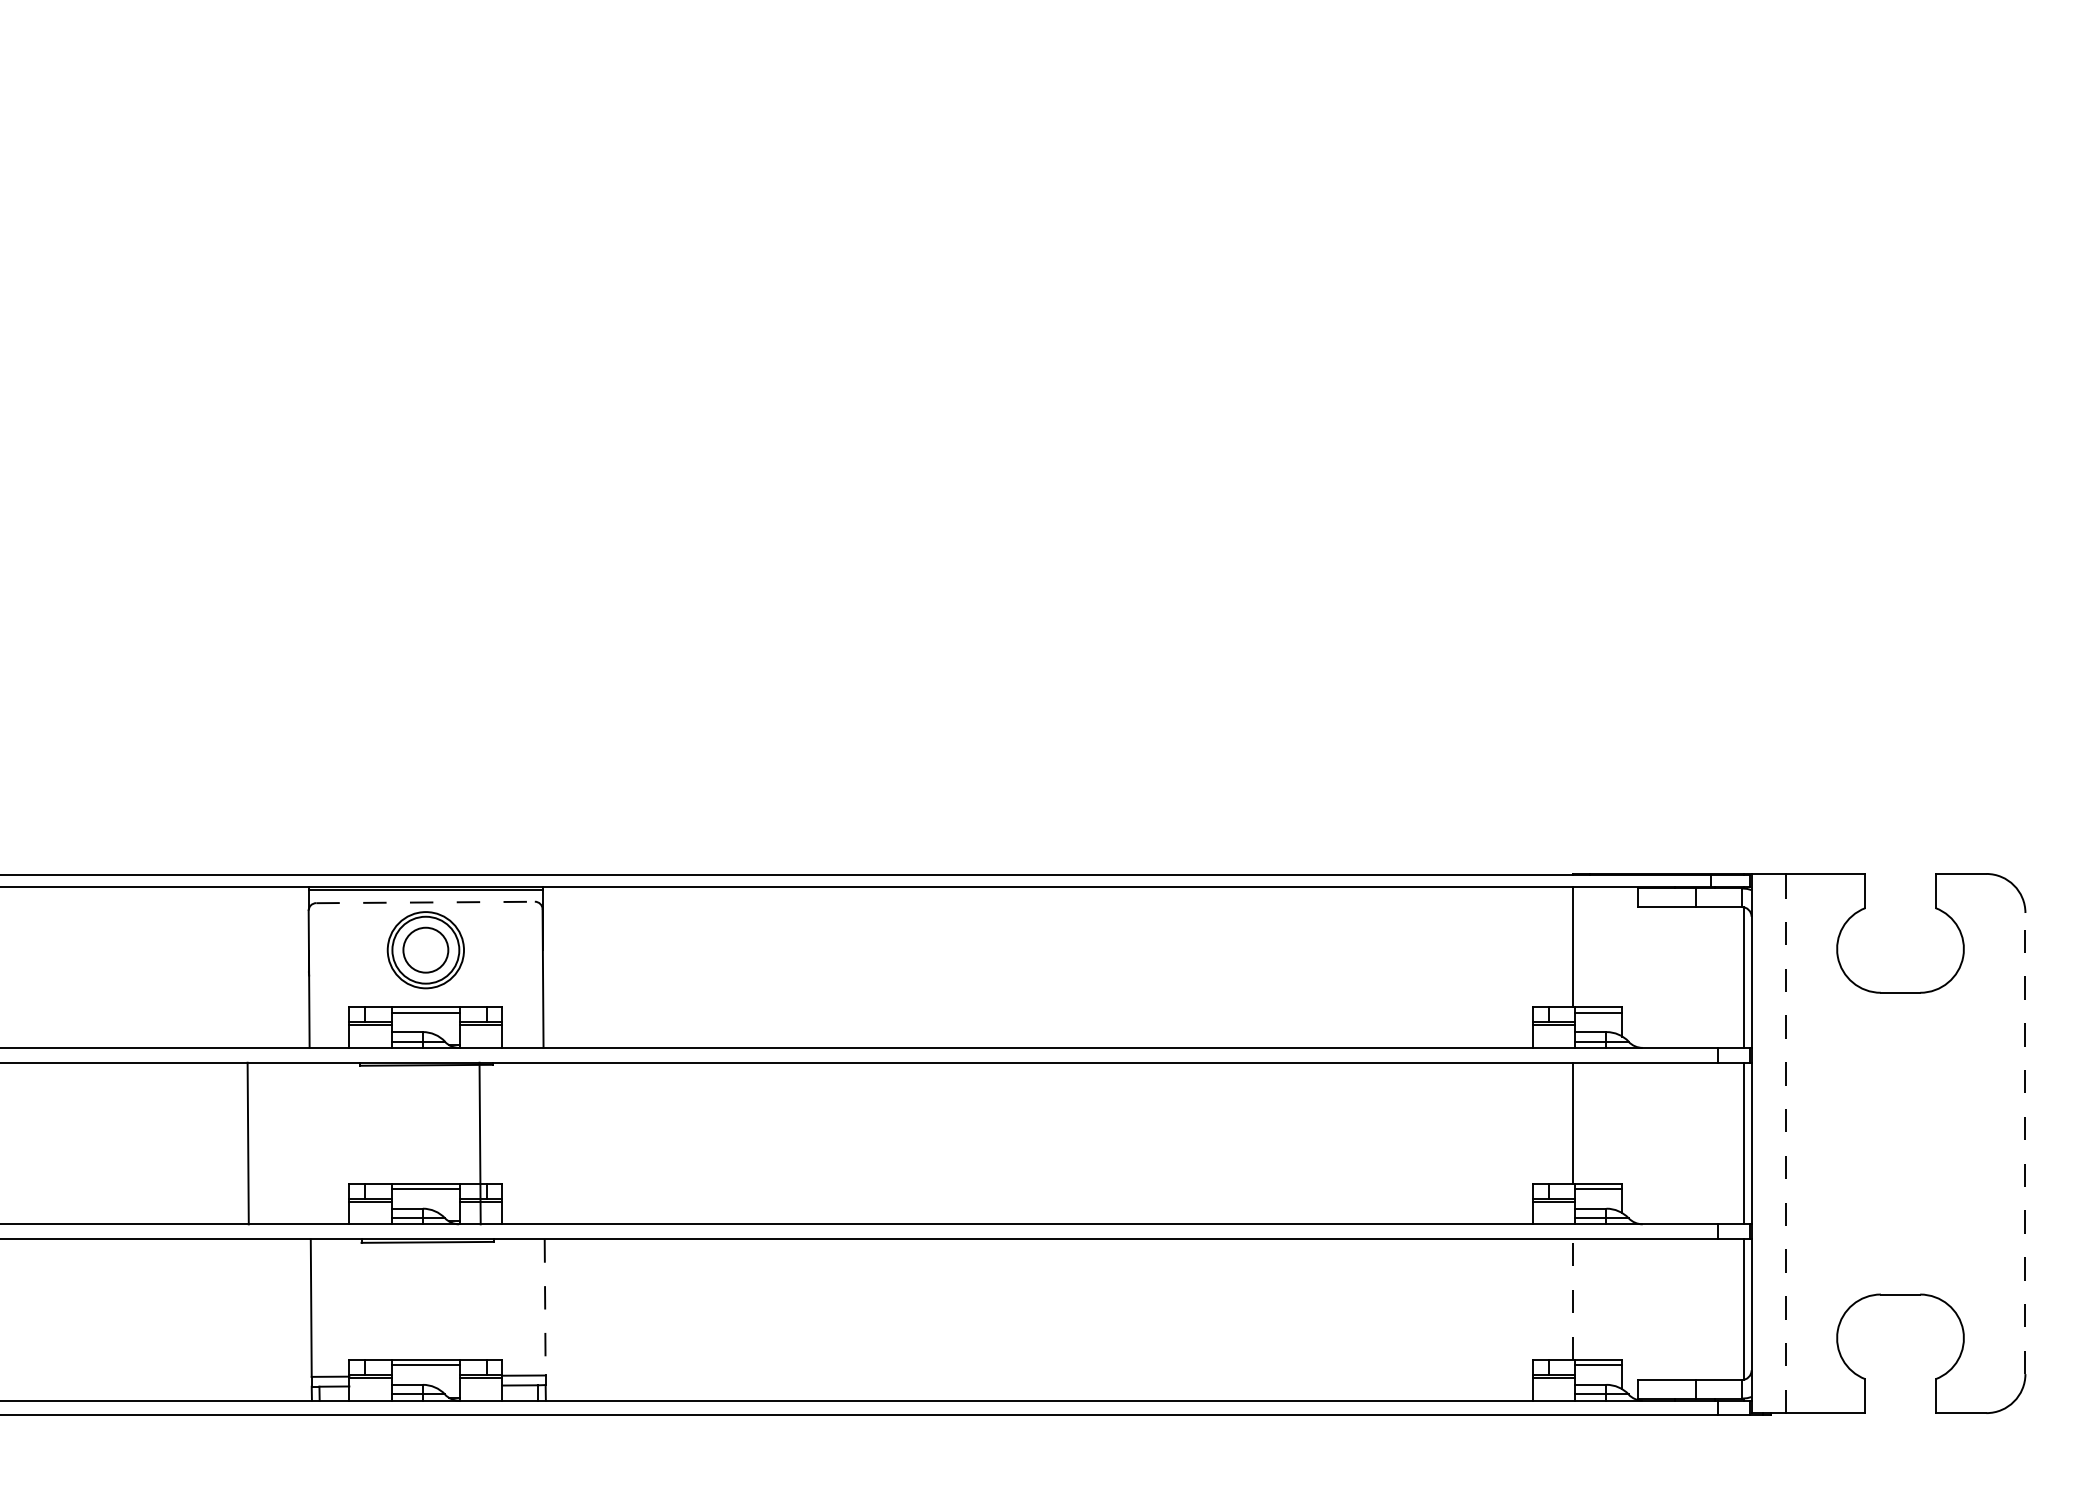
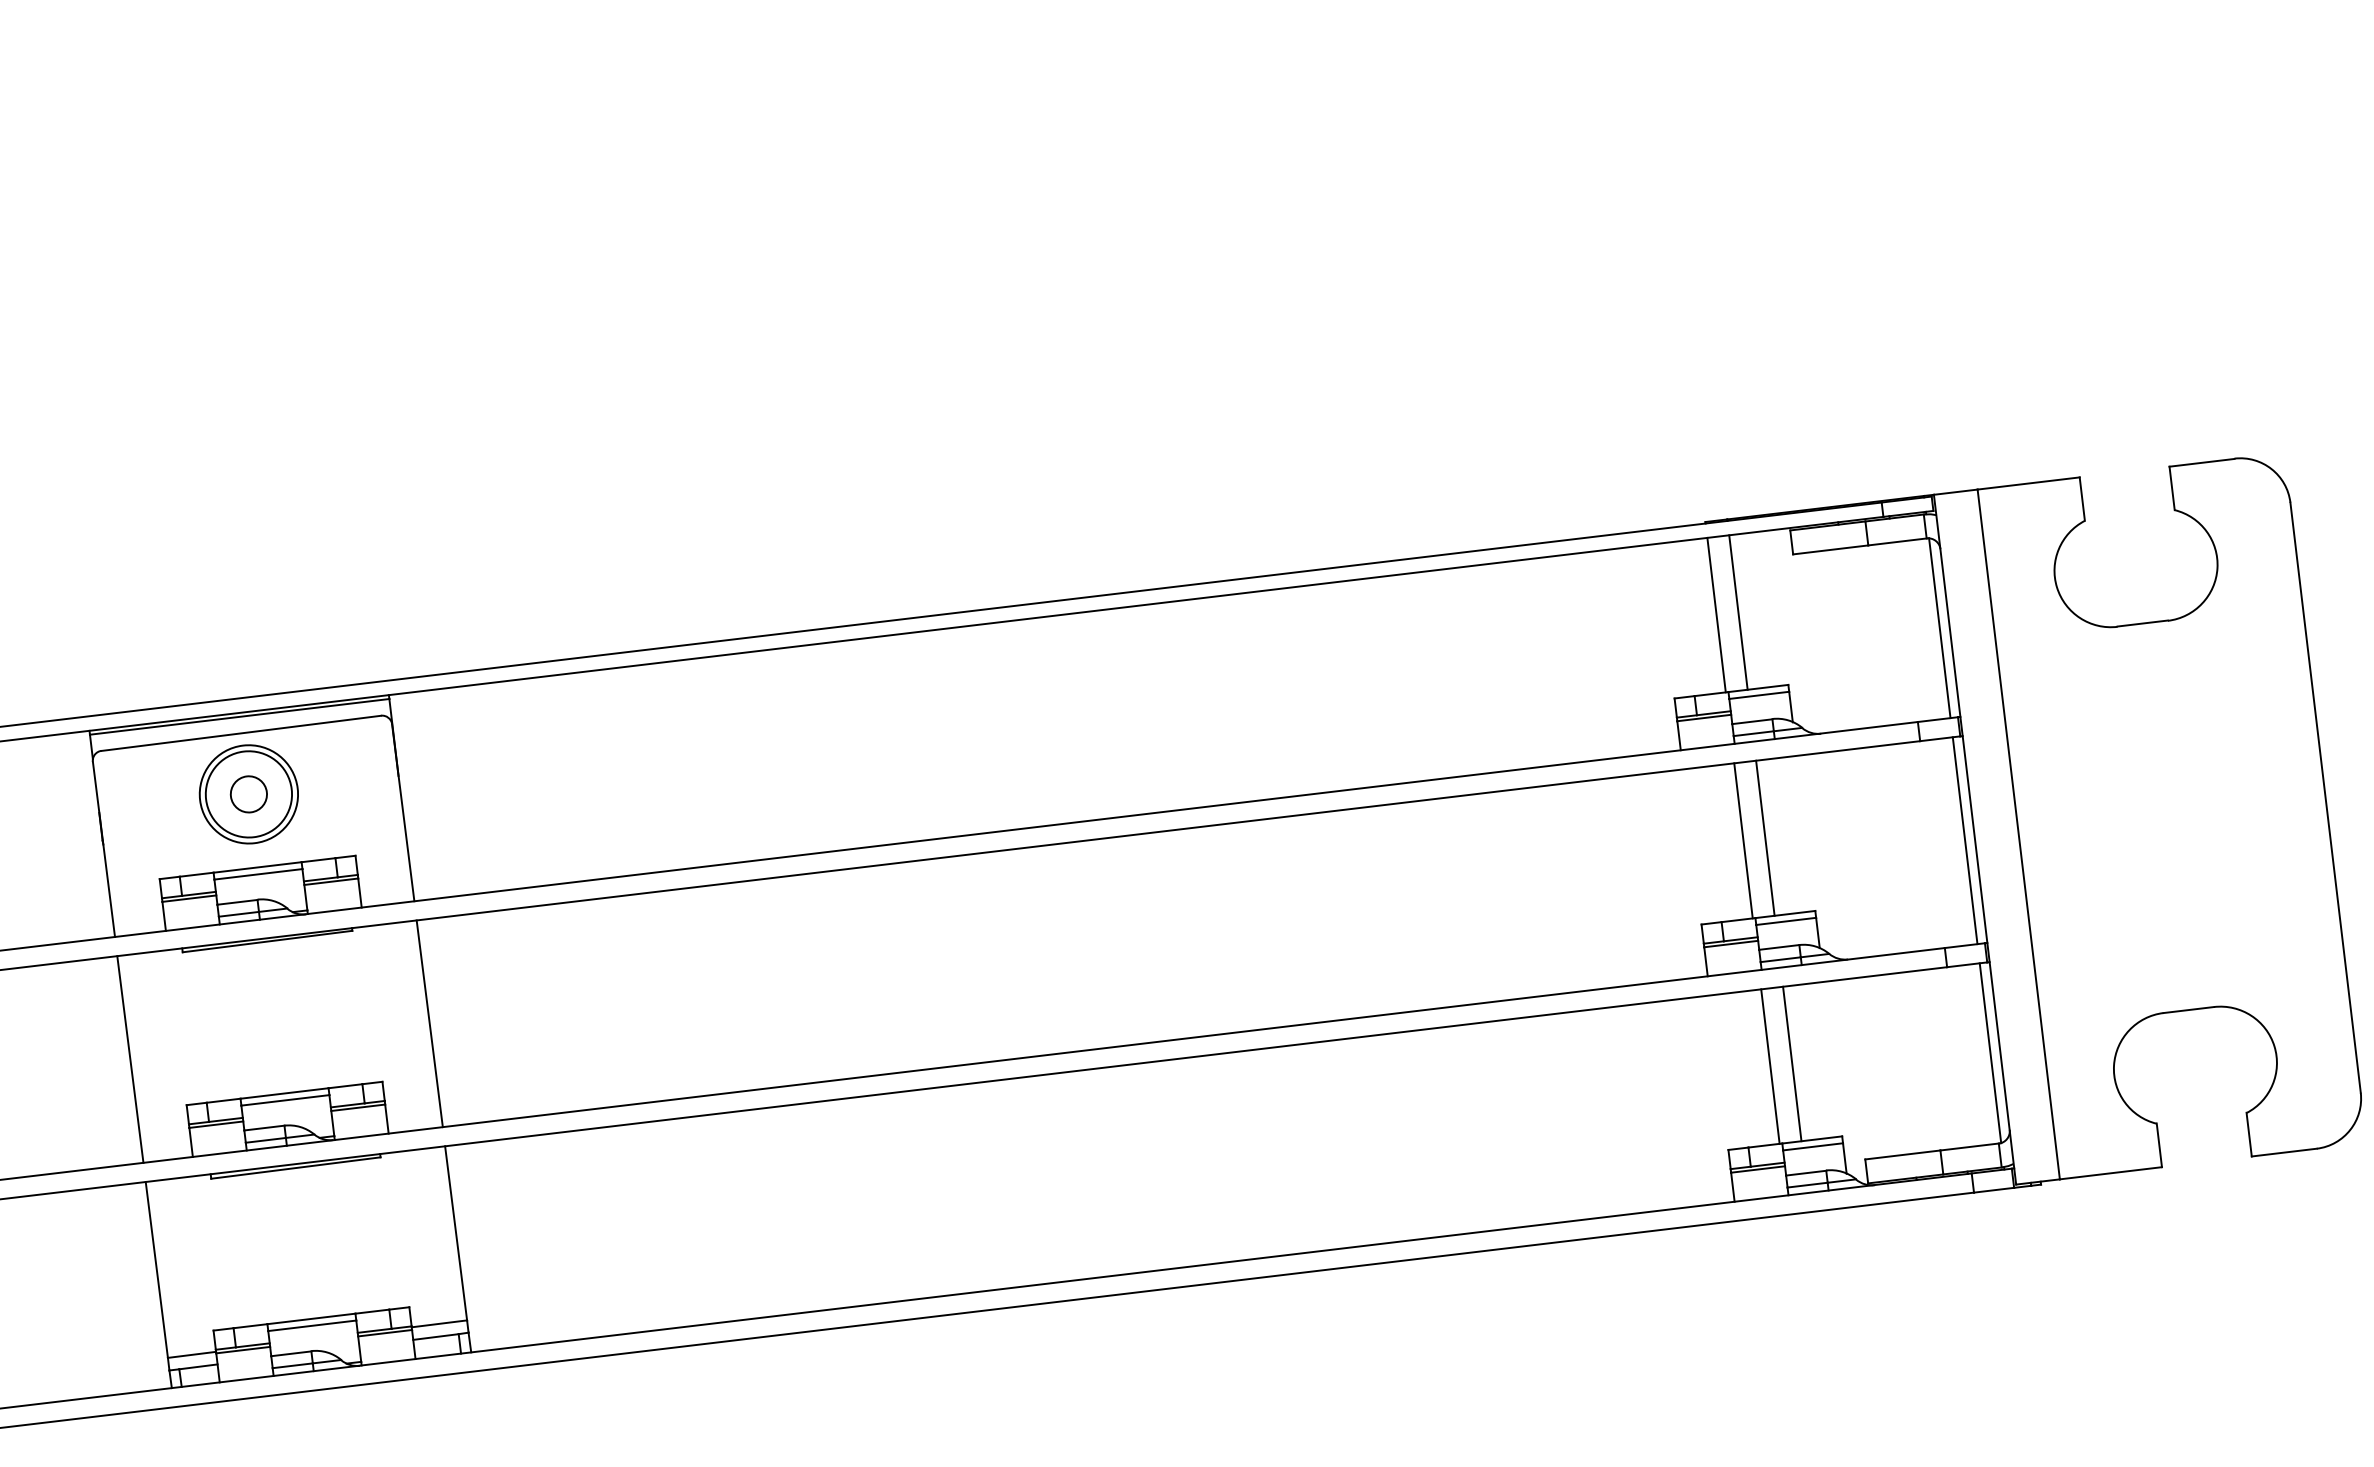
line: (426, 902) -> (242, 733), dashed -> solid
line: (1590, 946) -> (1738, 611), added
circle: (425, 950) -> (248, 794), size x0.62
line: (1590, 1122) -> (1765, 837), added
line: (247, 1143) -> (129, 1059), moved
line: (479, 1143) -> (428, 1023), moved
line: (1785, 1143) -> (2018, 834), dashed -> solid
line: (2025, 1143) -> (2325, 797), dashed -> solid
line: (1573, 1299) -> (1770, 1066), dashed -> solid
line: (1590, 1299) -> (1792, 1063), added
line: (545, 1307) -> (456, 1233), dashed -> solid

